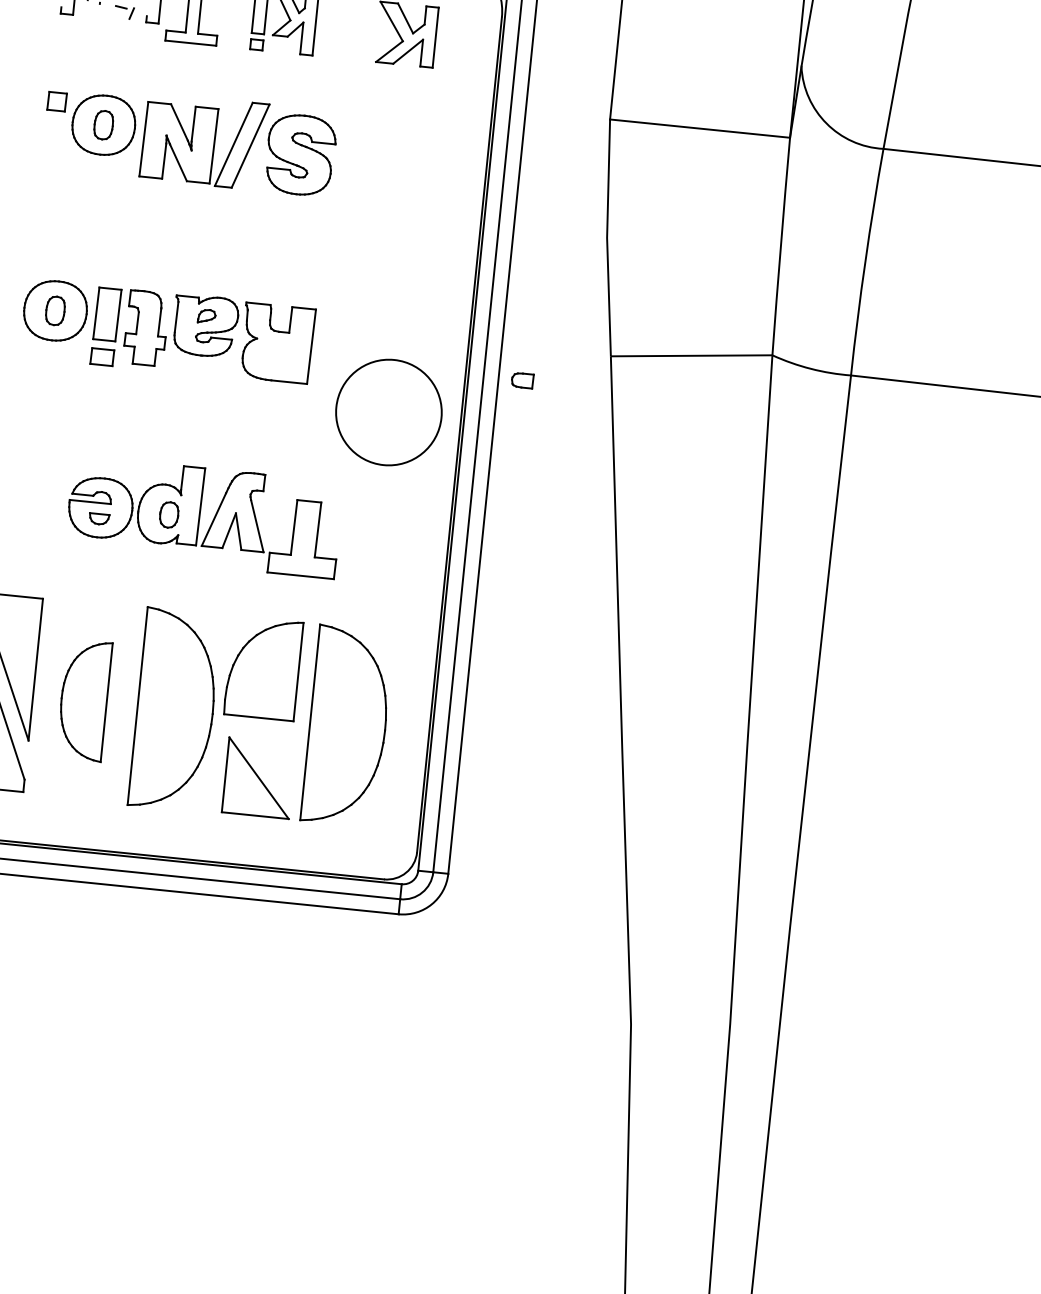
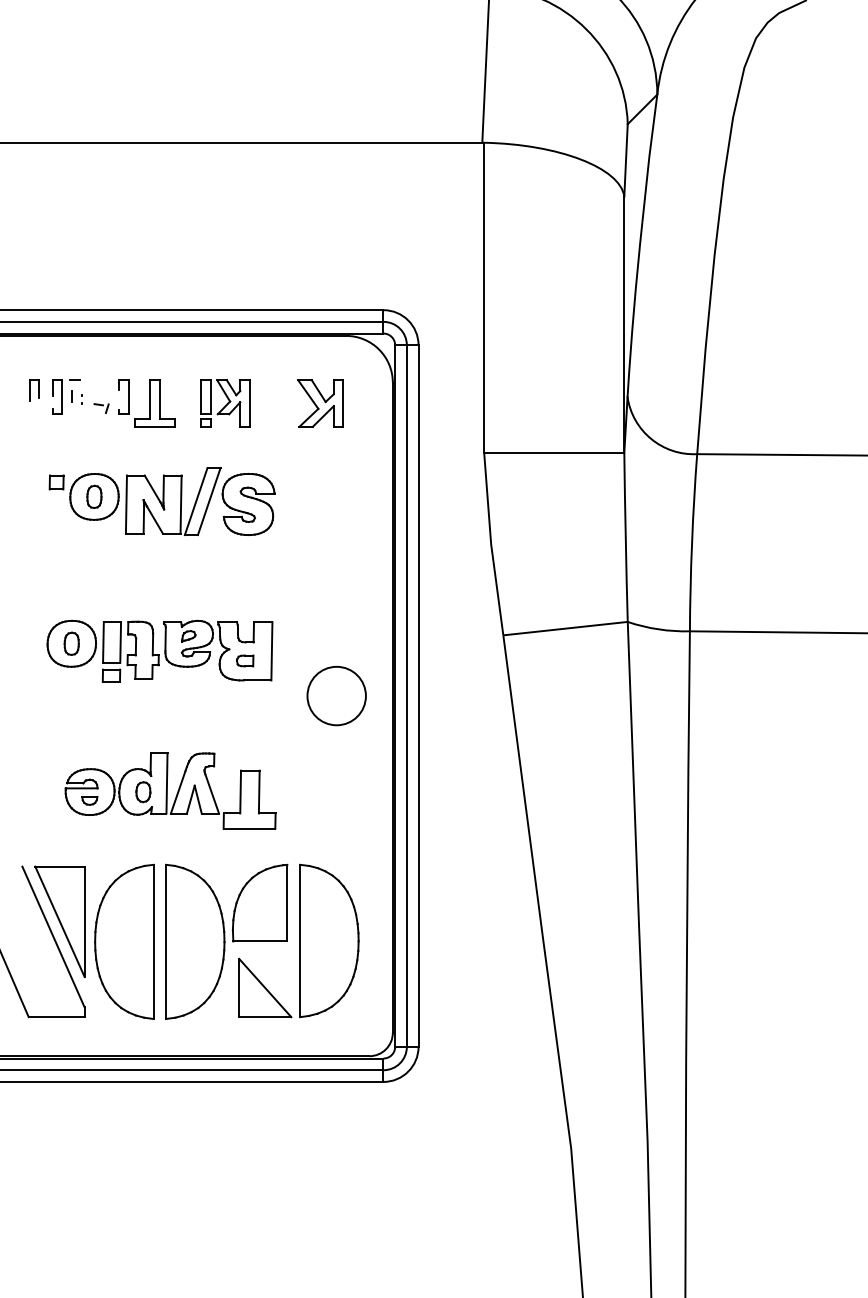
part: (523, 380) -> (245, 660), moved
circle: (388, 411) -> (336, 695), size x0.71
part: (204, 516) -> (170, 790), moved
part: (84, 700) -> (124, 941), size x1.67

